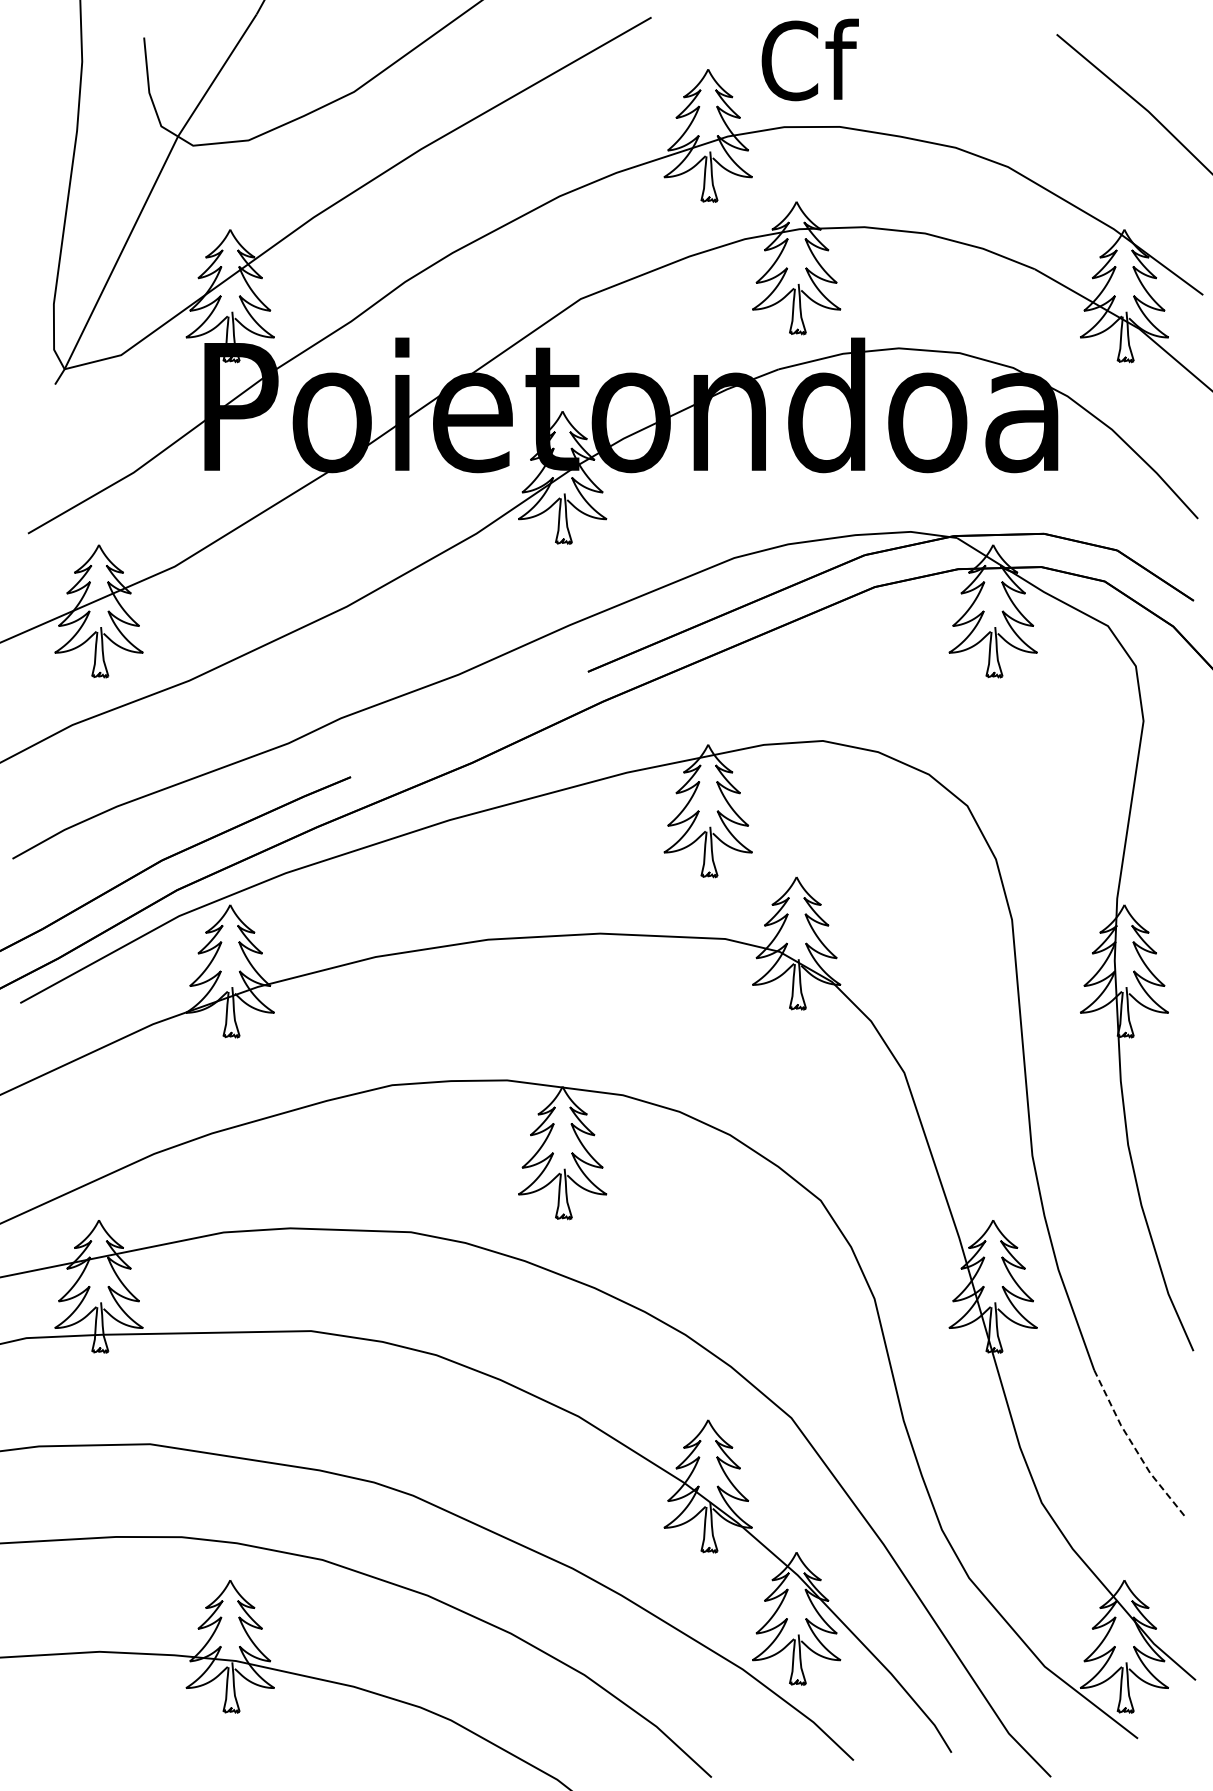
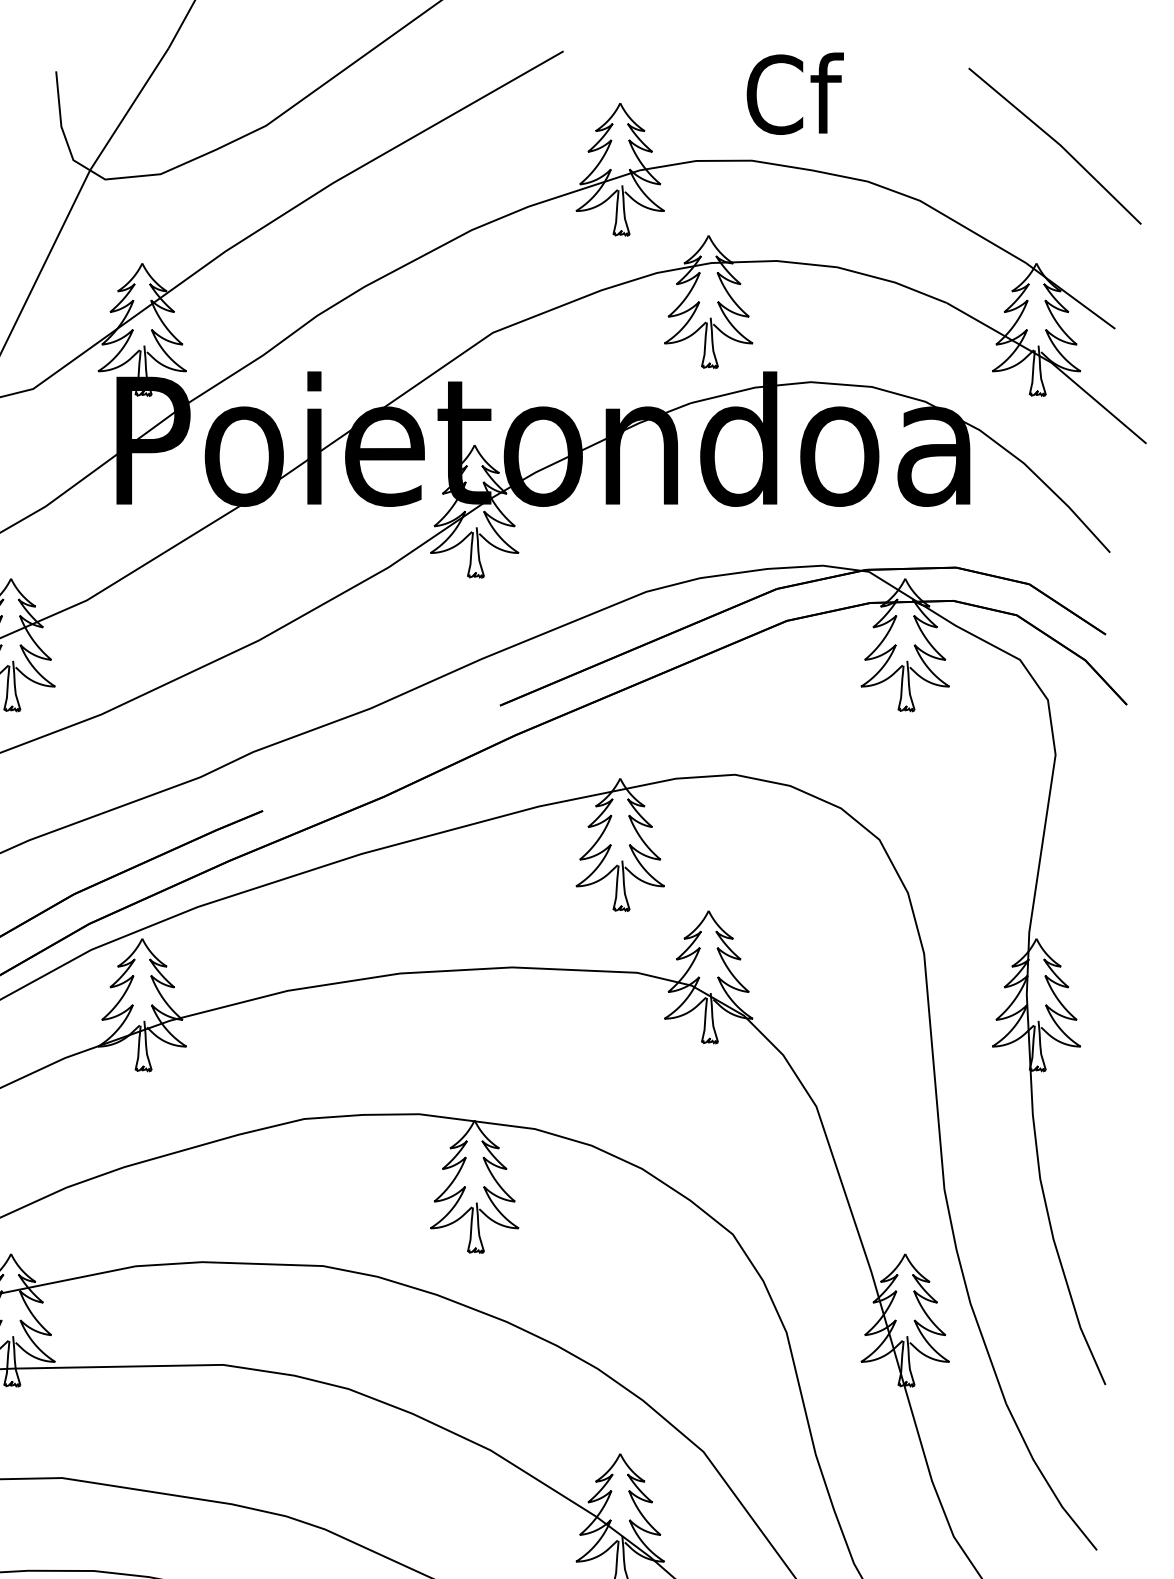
text: (809, 59) -> (794, 93), moved
line: (1134, 1446) -> (1046, 1480), dashed -> solid

